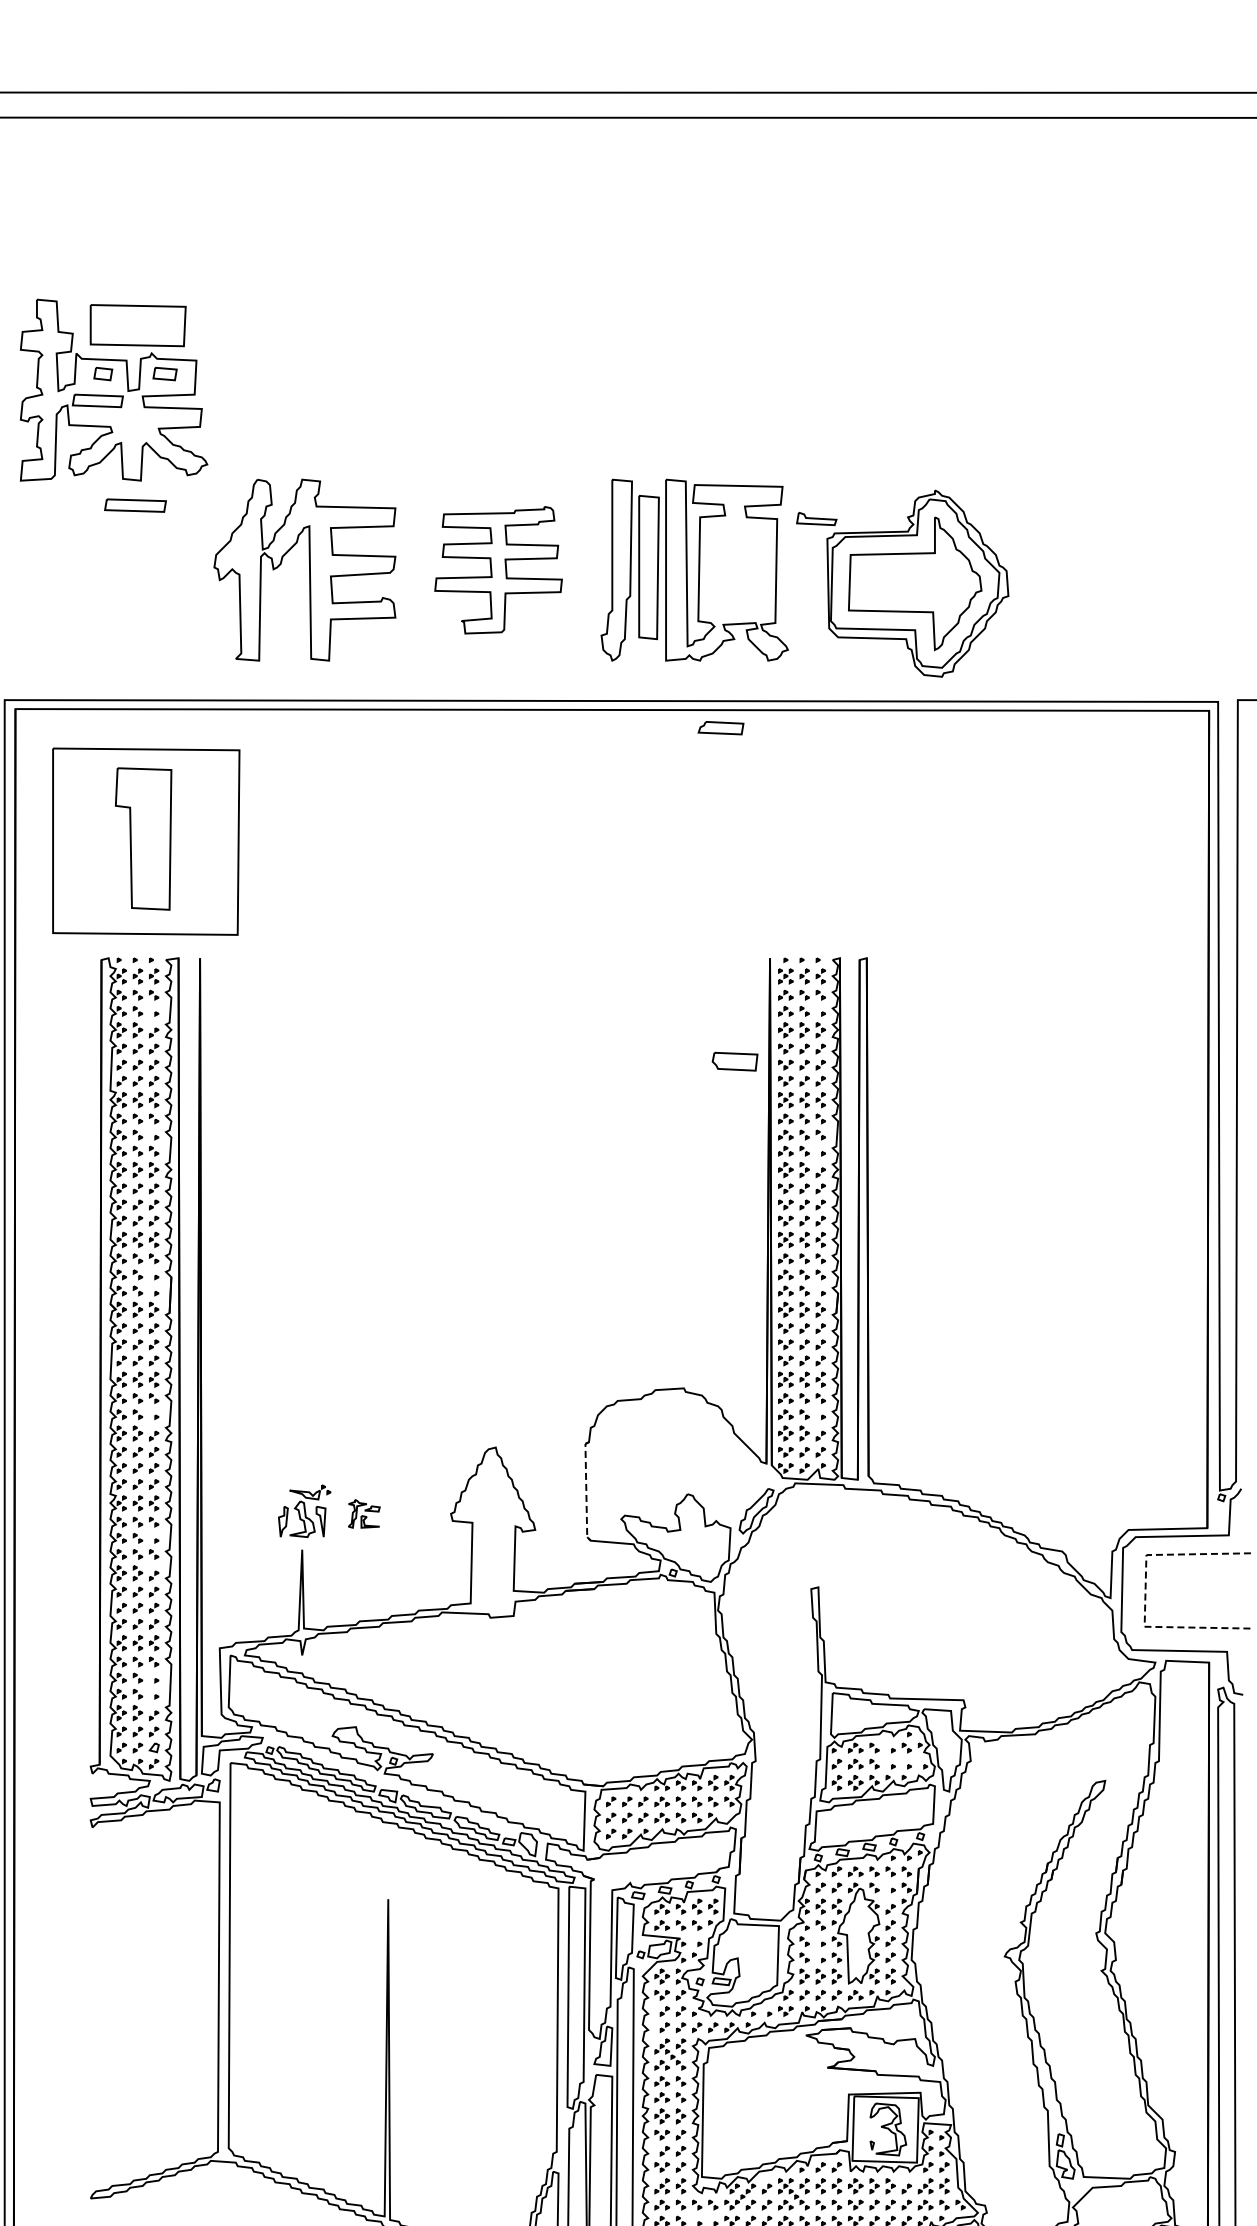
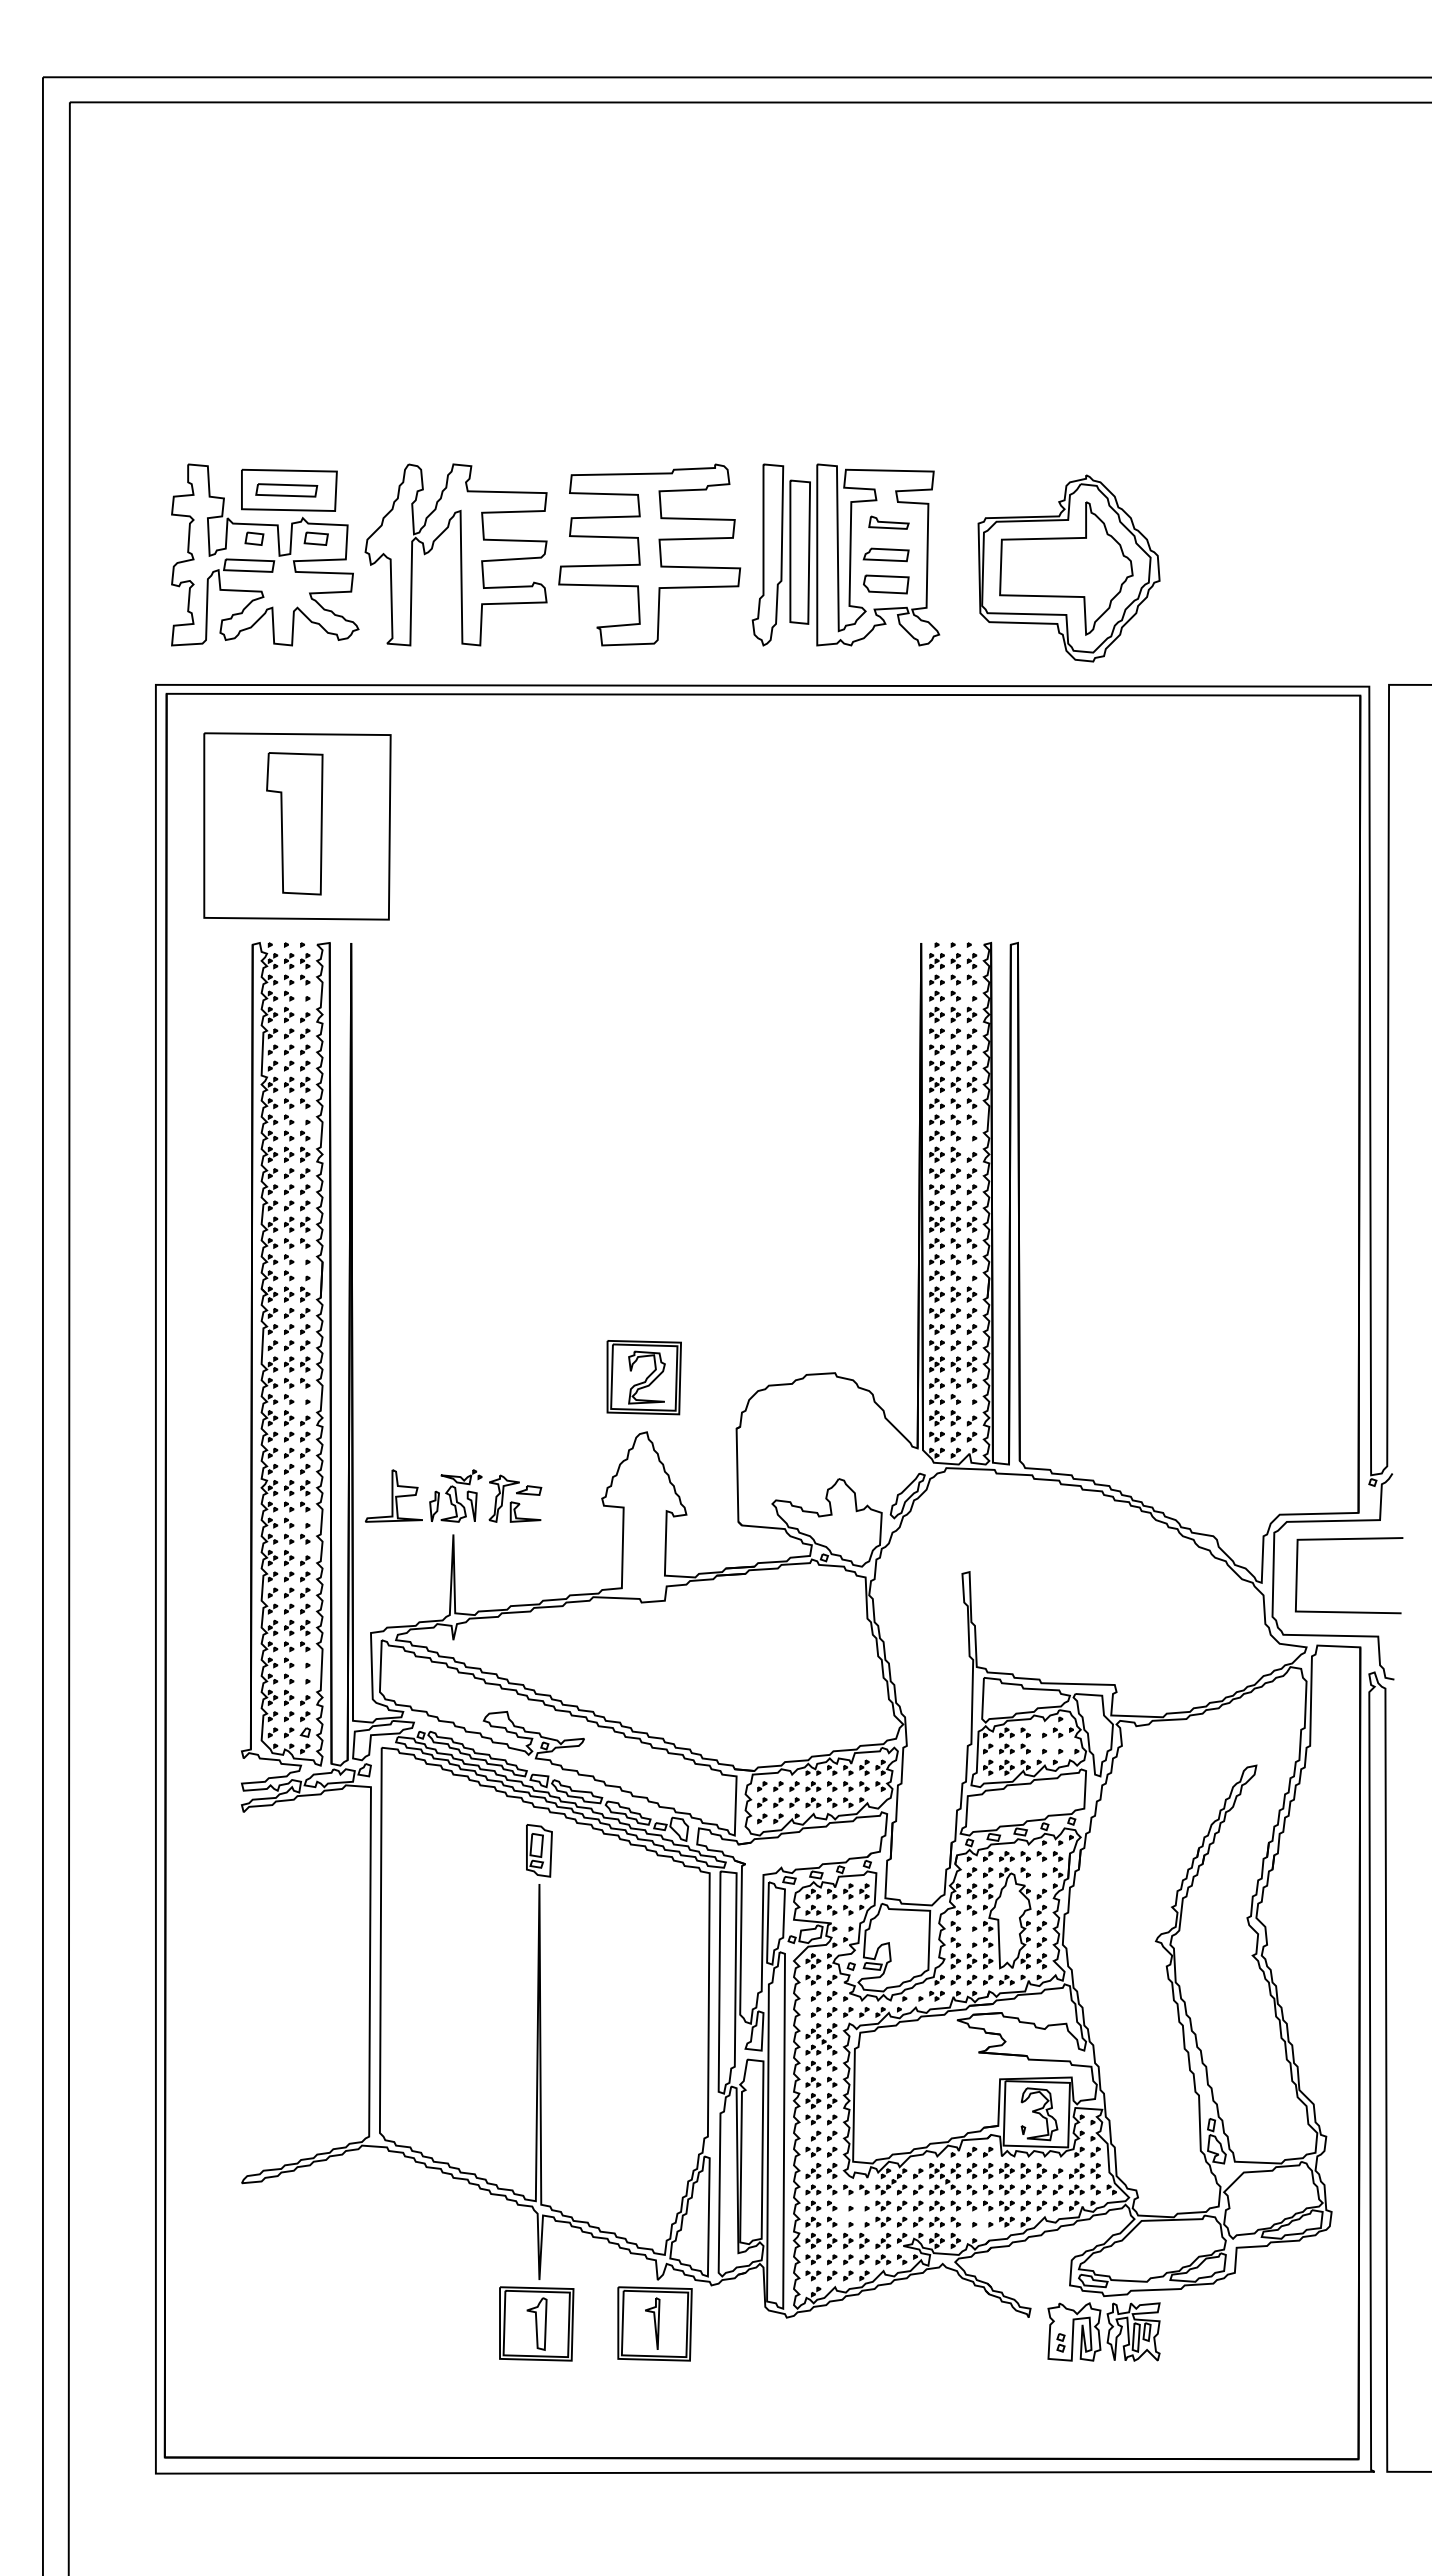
part: (114, 389) -> (265, 554), moved
part: (816, 518) -> (888, 522), moved
part: (498, 569) -> (649, 554), size x1.43
part: (720, 727) -> (885, 554), moved
part: (735, 1061) -> (886, 584), moved
part: (492, 1392) -> (643, 1377), added
line: (586, 1491) -> (737, 1476), dashed -> solid
part: (242, 1510) -> (393, 1495), added
part: (364, 1513) -> (515, 1498), size x1.67
line: (1145, 1590) -> (1296, 1575), dashed -> solid
part: (388, 1865) -> (539, 1850), added

